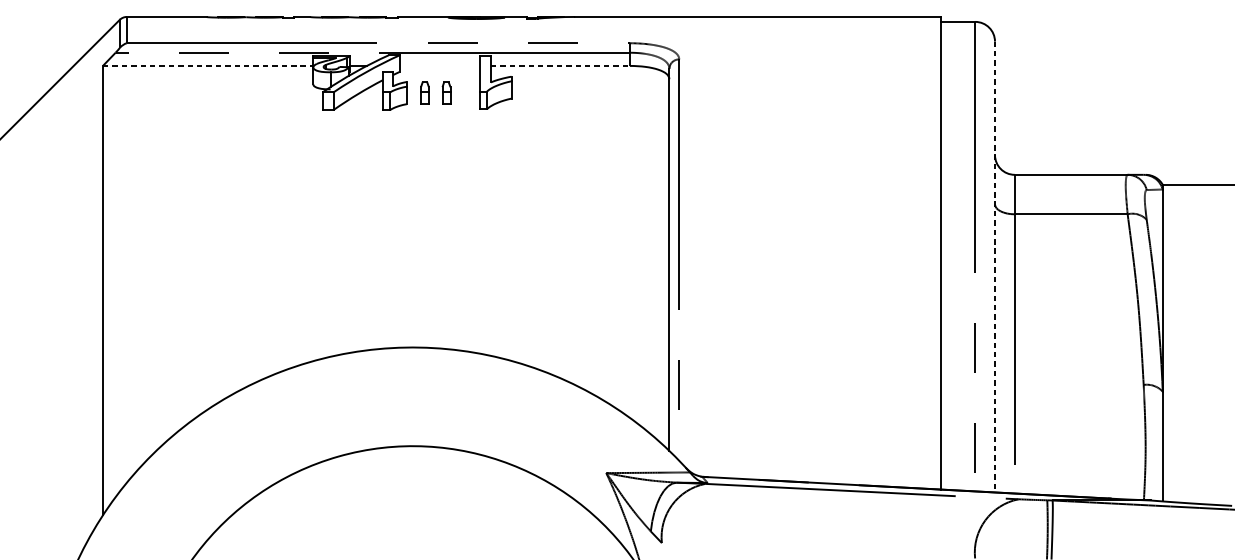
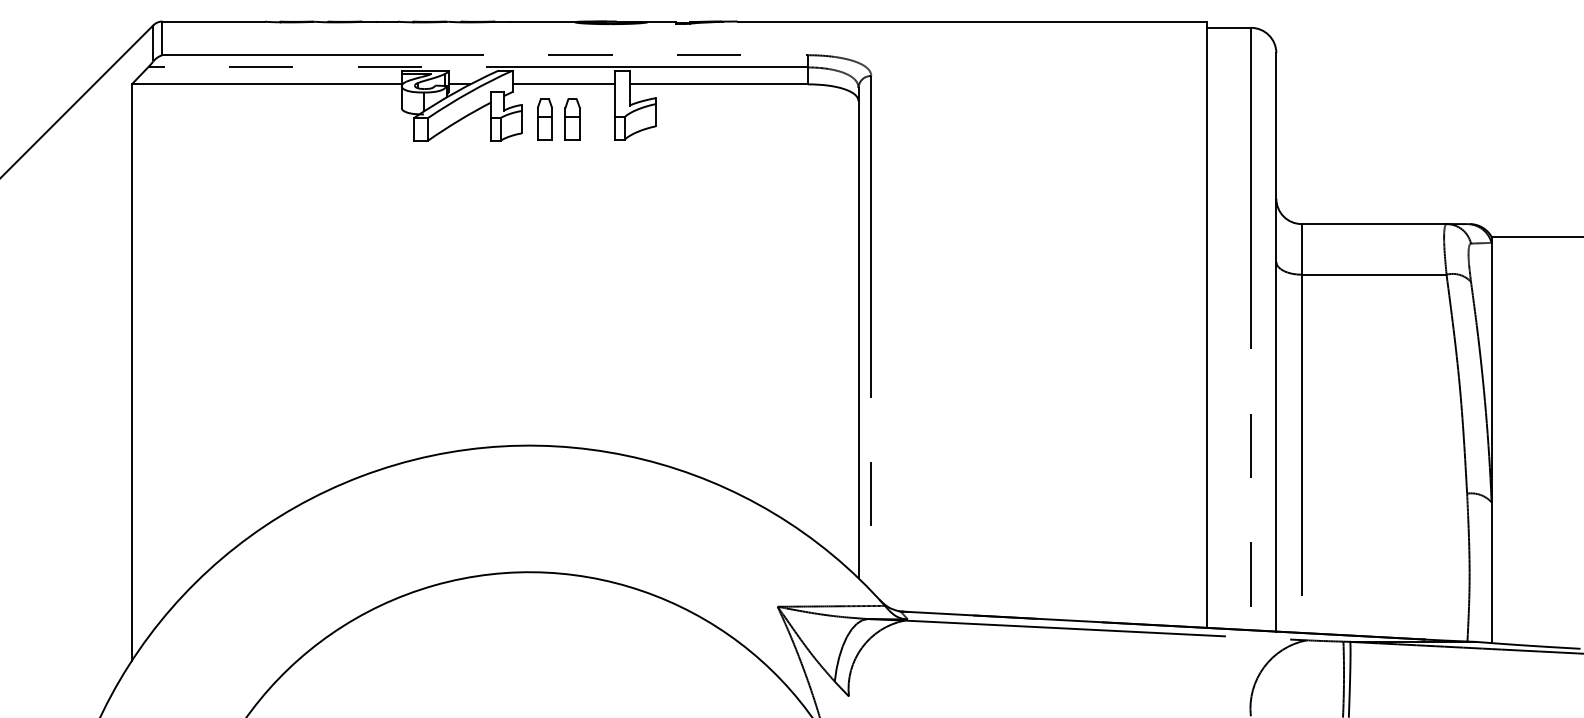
line: (207, 66) -> (266, 84), dashed -> solid
line: (439, 66) -> (563, 84), added
line: (560, 66) -> (719, 84), dashed -> solid
part: (424, 93) -> (544, 119), size x1.43
part: (446, 93) -> (572, 119), size x1.43
line: (995, 267) -> (1276, 342), dashed -> solid

